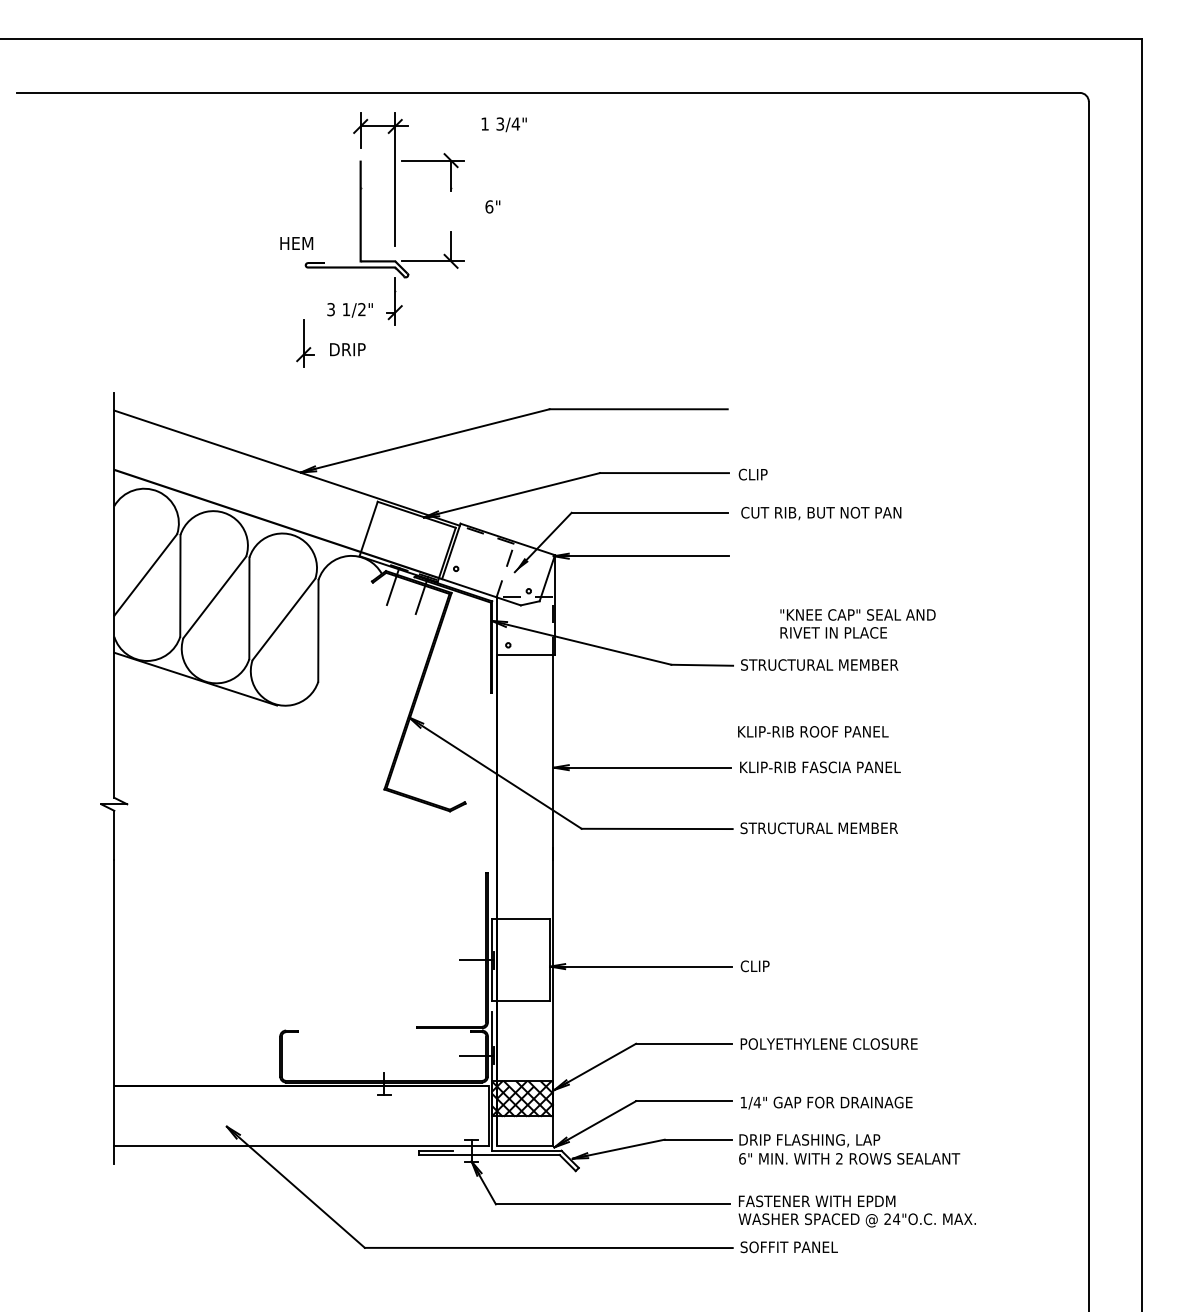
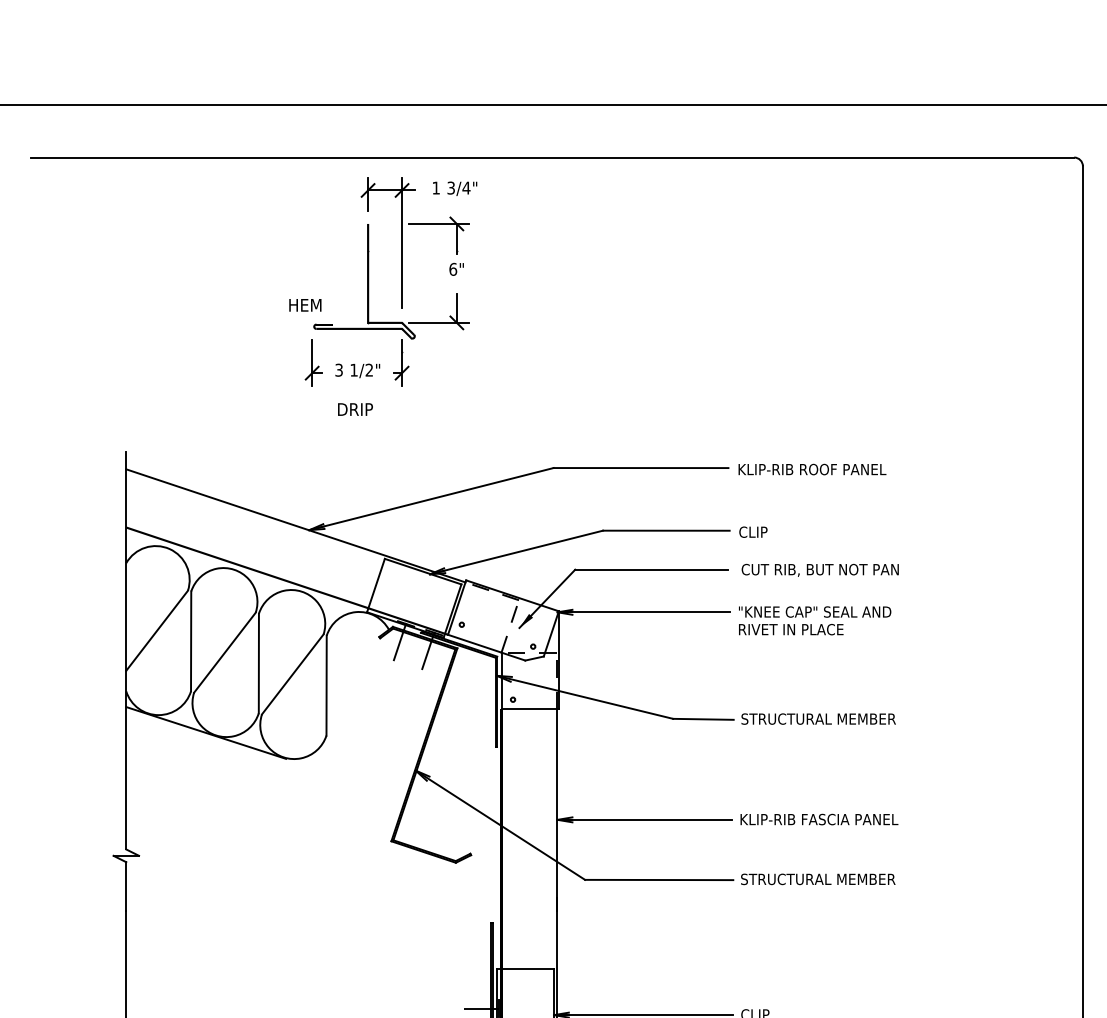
text: (503, 124) -> (454, 188), moved
text: (492, 206) -> (456, 269), moved
part: (305, 343) -> (313, 362), moved
text: (857, 623) -> (814, 620), moved
text: (813, 731) -> (812, 469), moved

